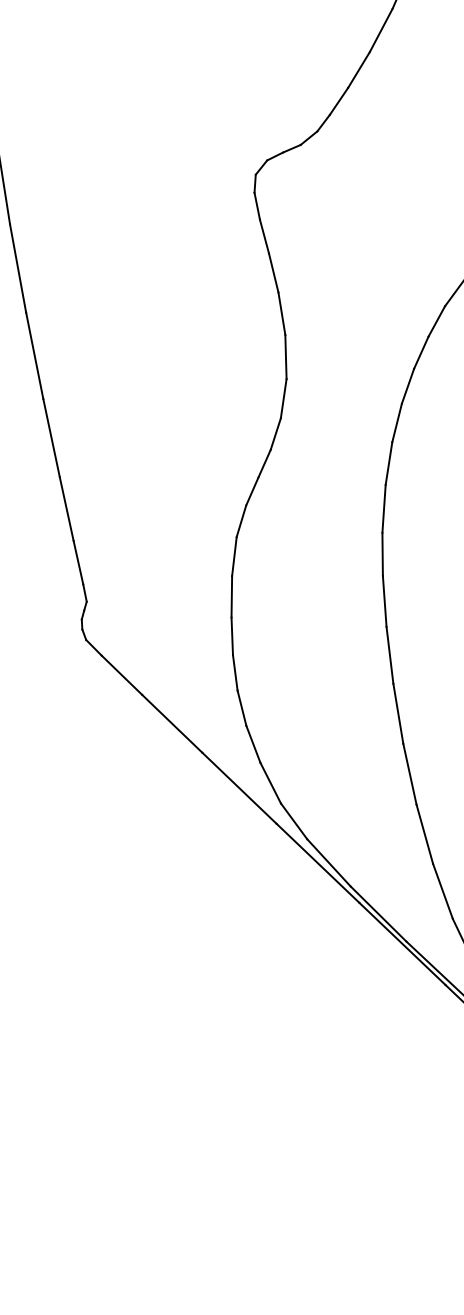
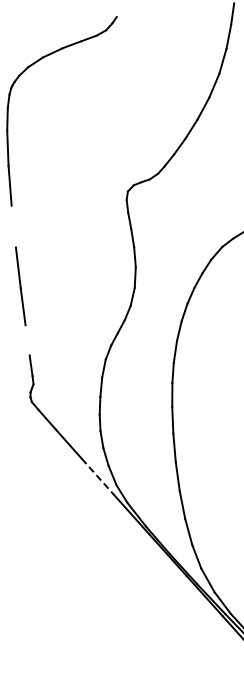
line: (17, 268) -> (13, 226), removed
line: (66, 509) -> (27, 340), removed
line: (238, 787) -> (97, 476), solid -> dashed

